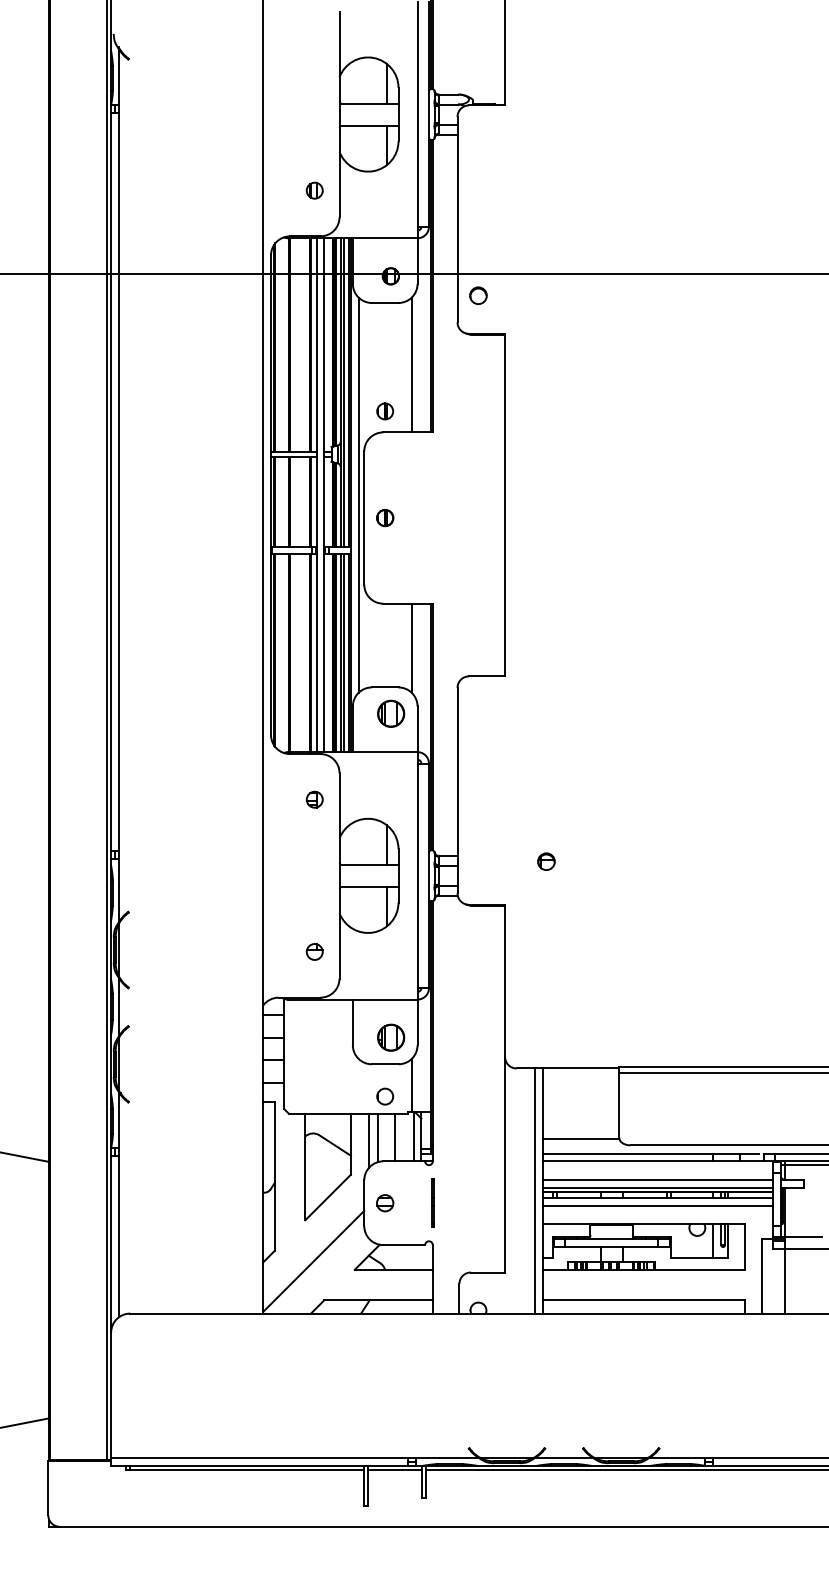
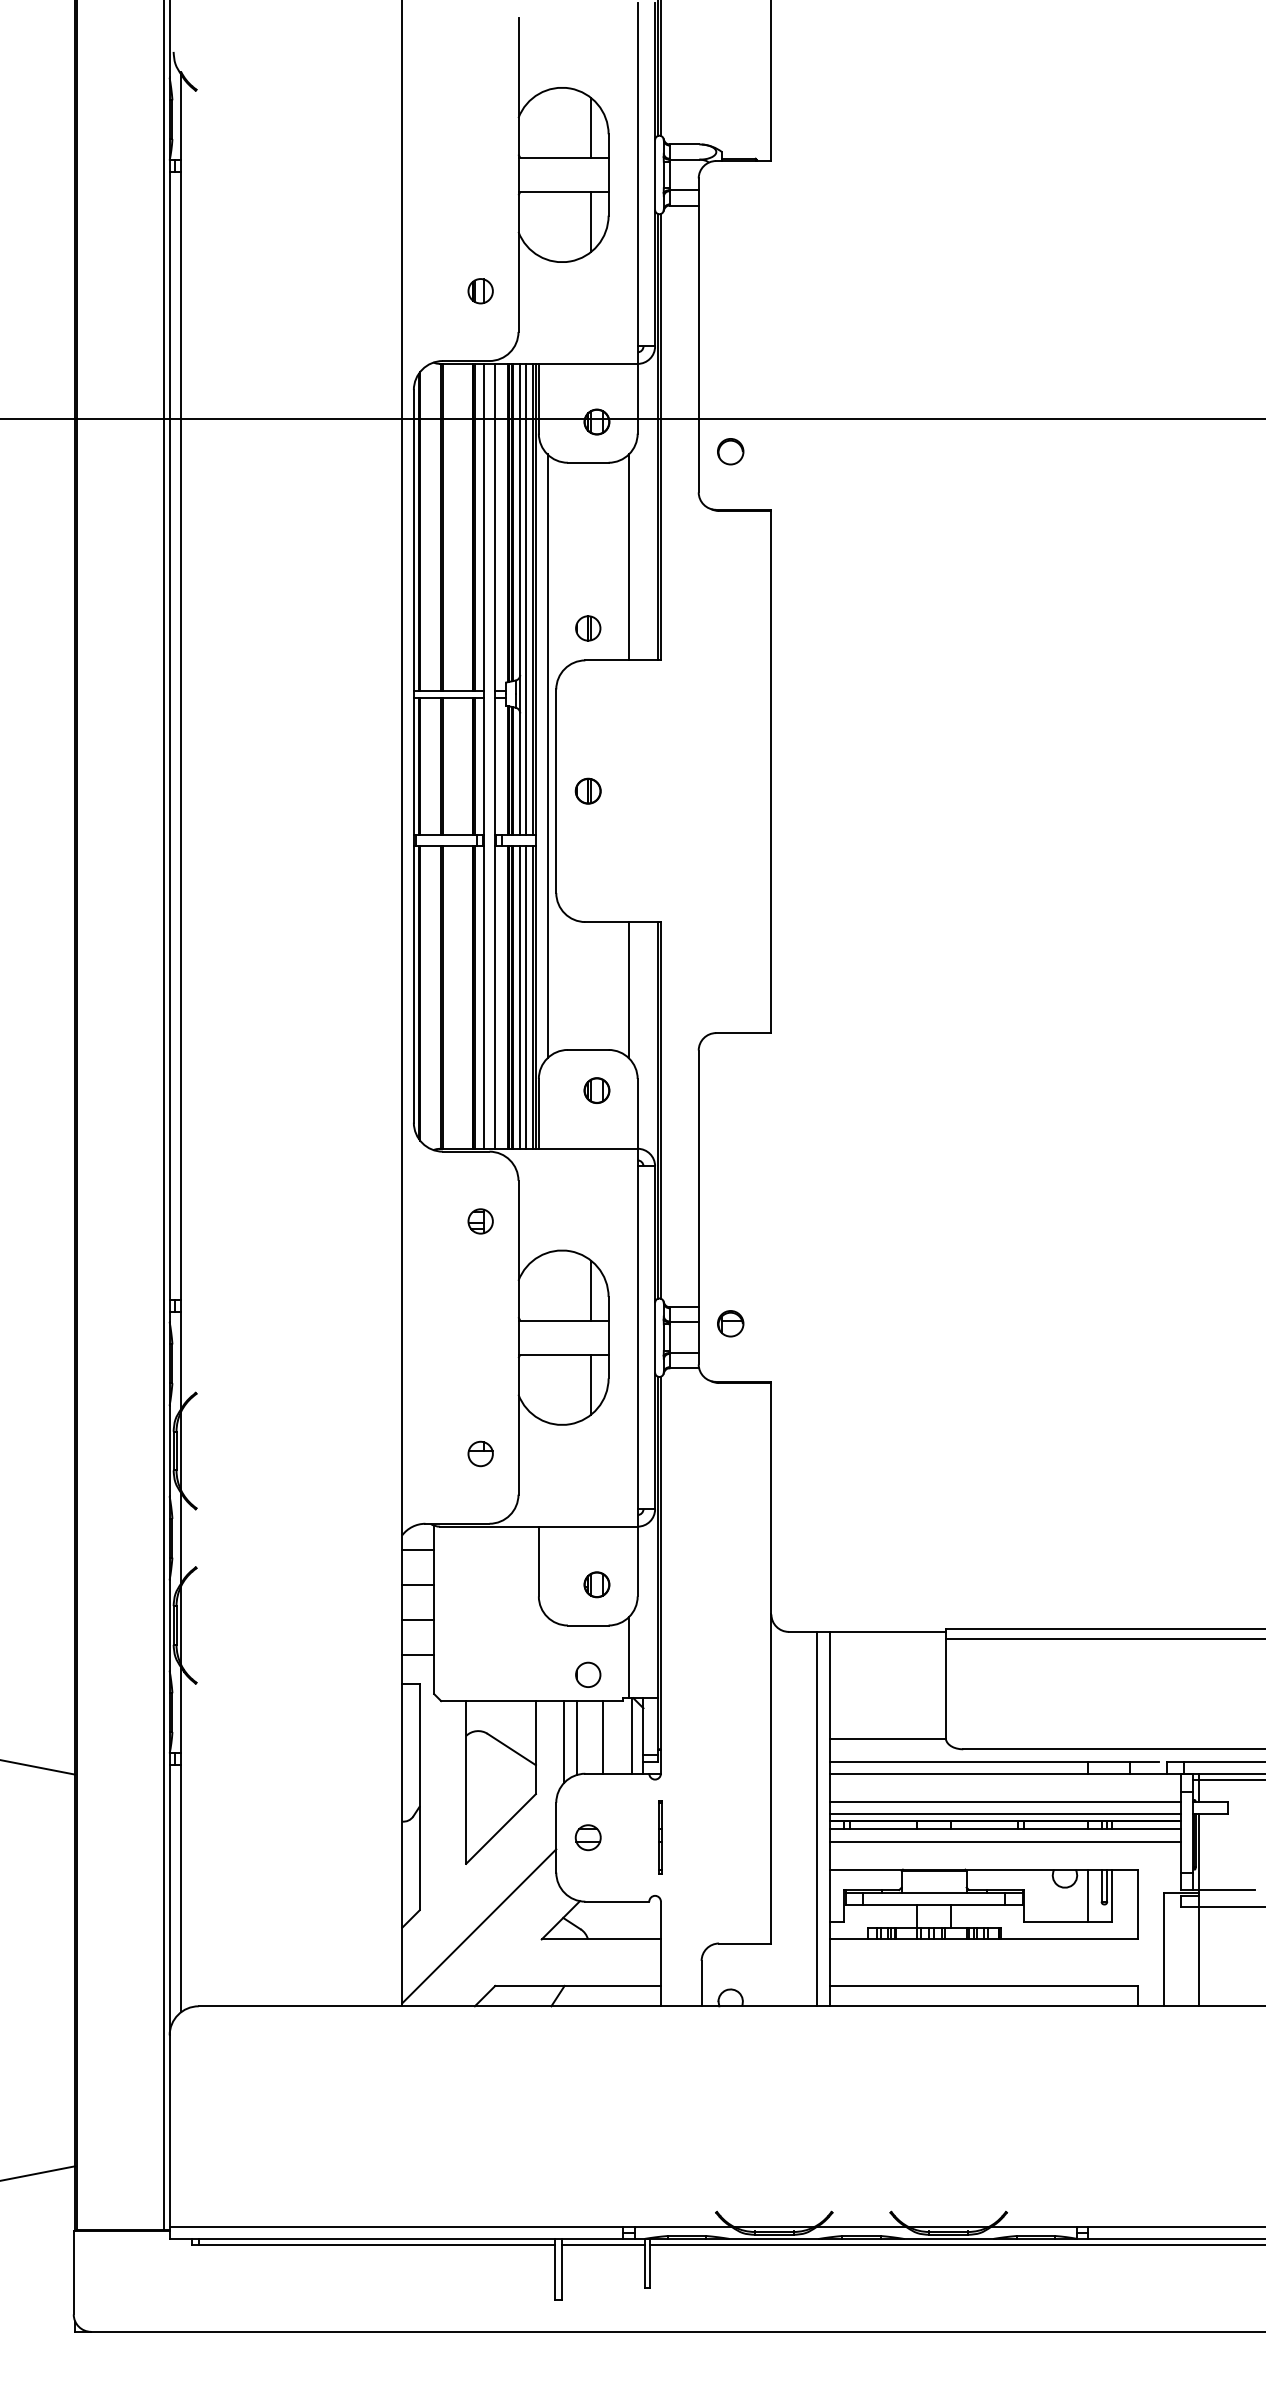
part: (390, 714) -> (596, 1091), size x0.62
part: (546, 861) -> (730, 1323), moved
part: (390, 1037) -> (596, 1584), size x0.62

